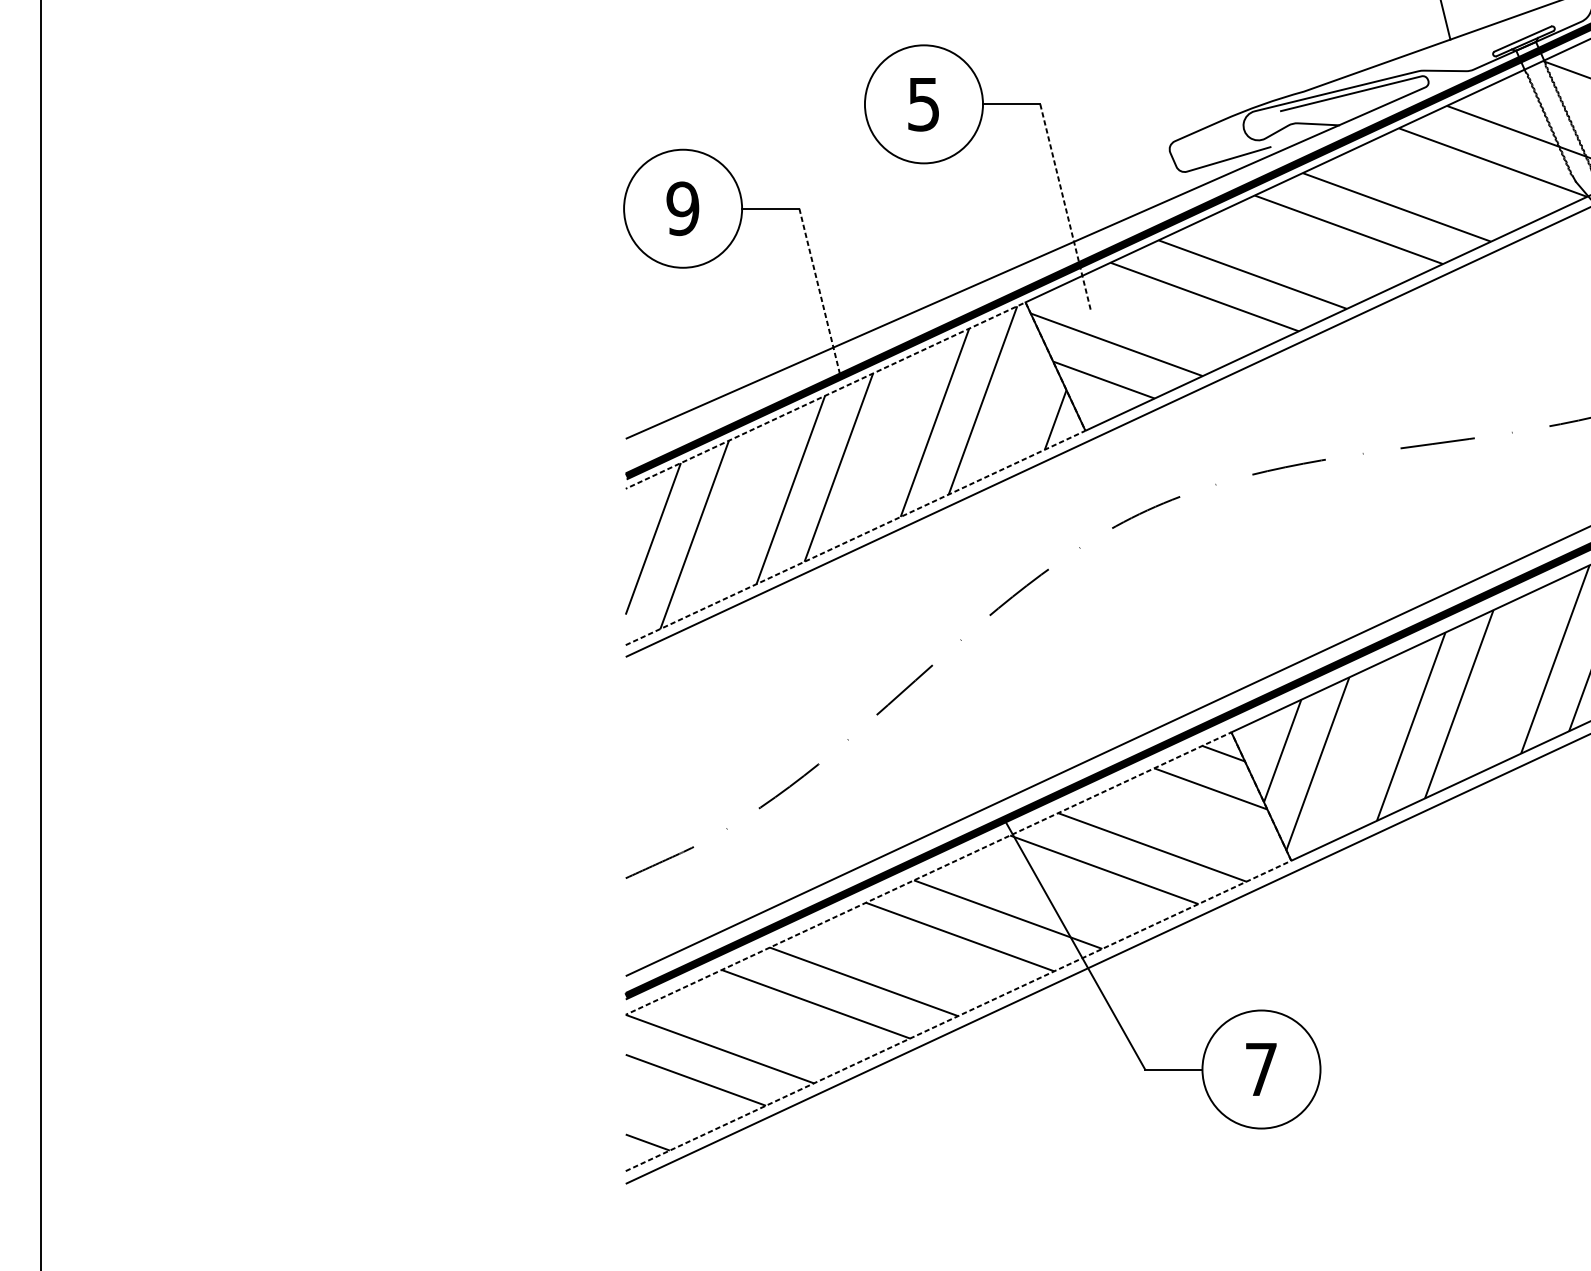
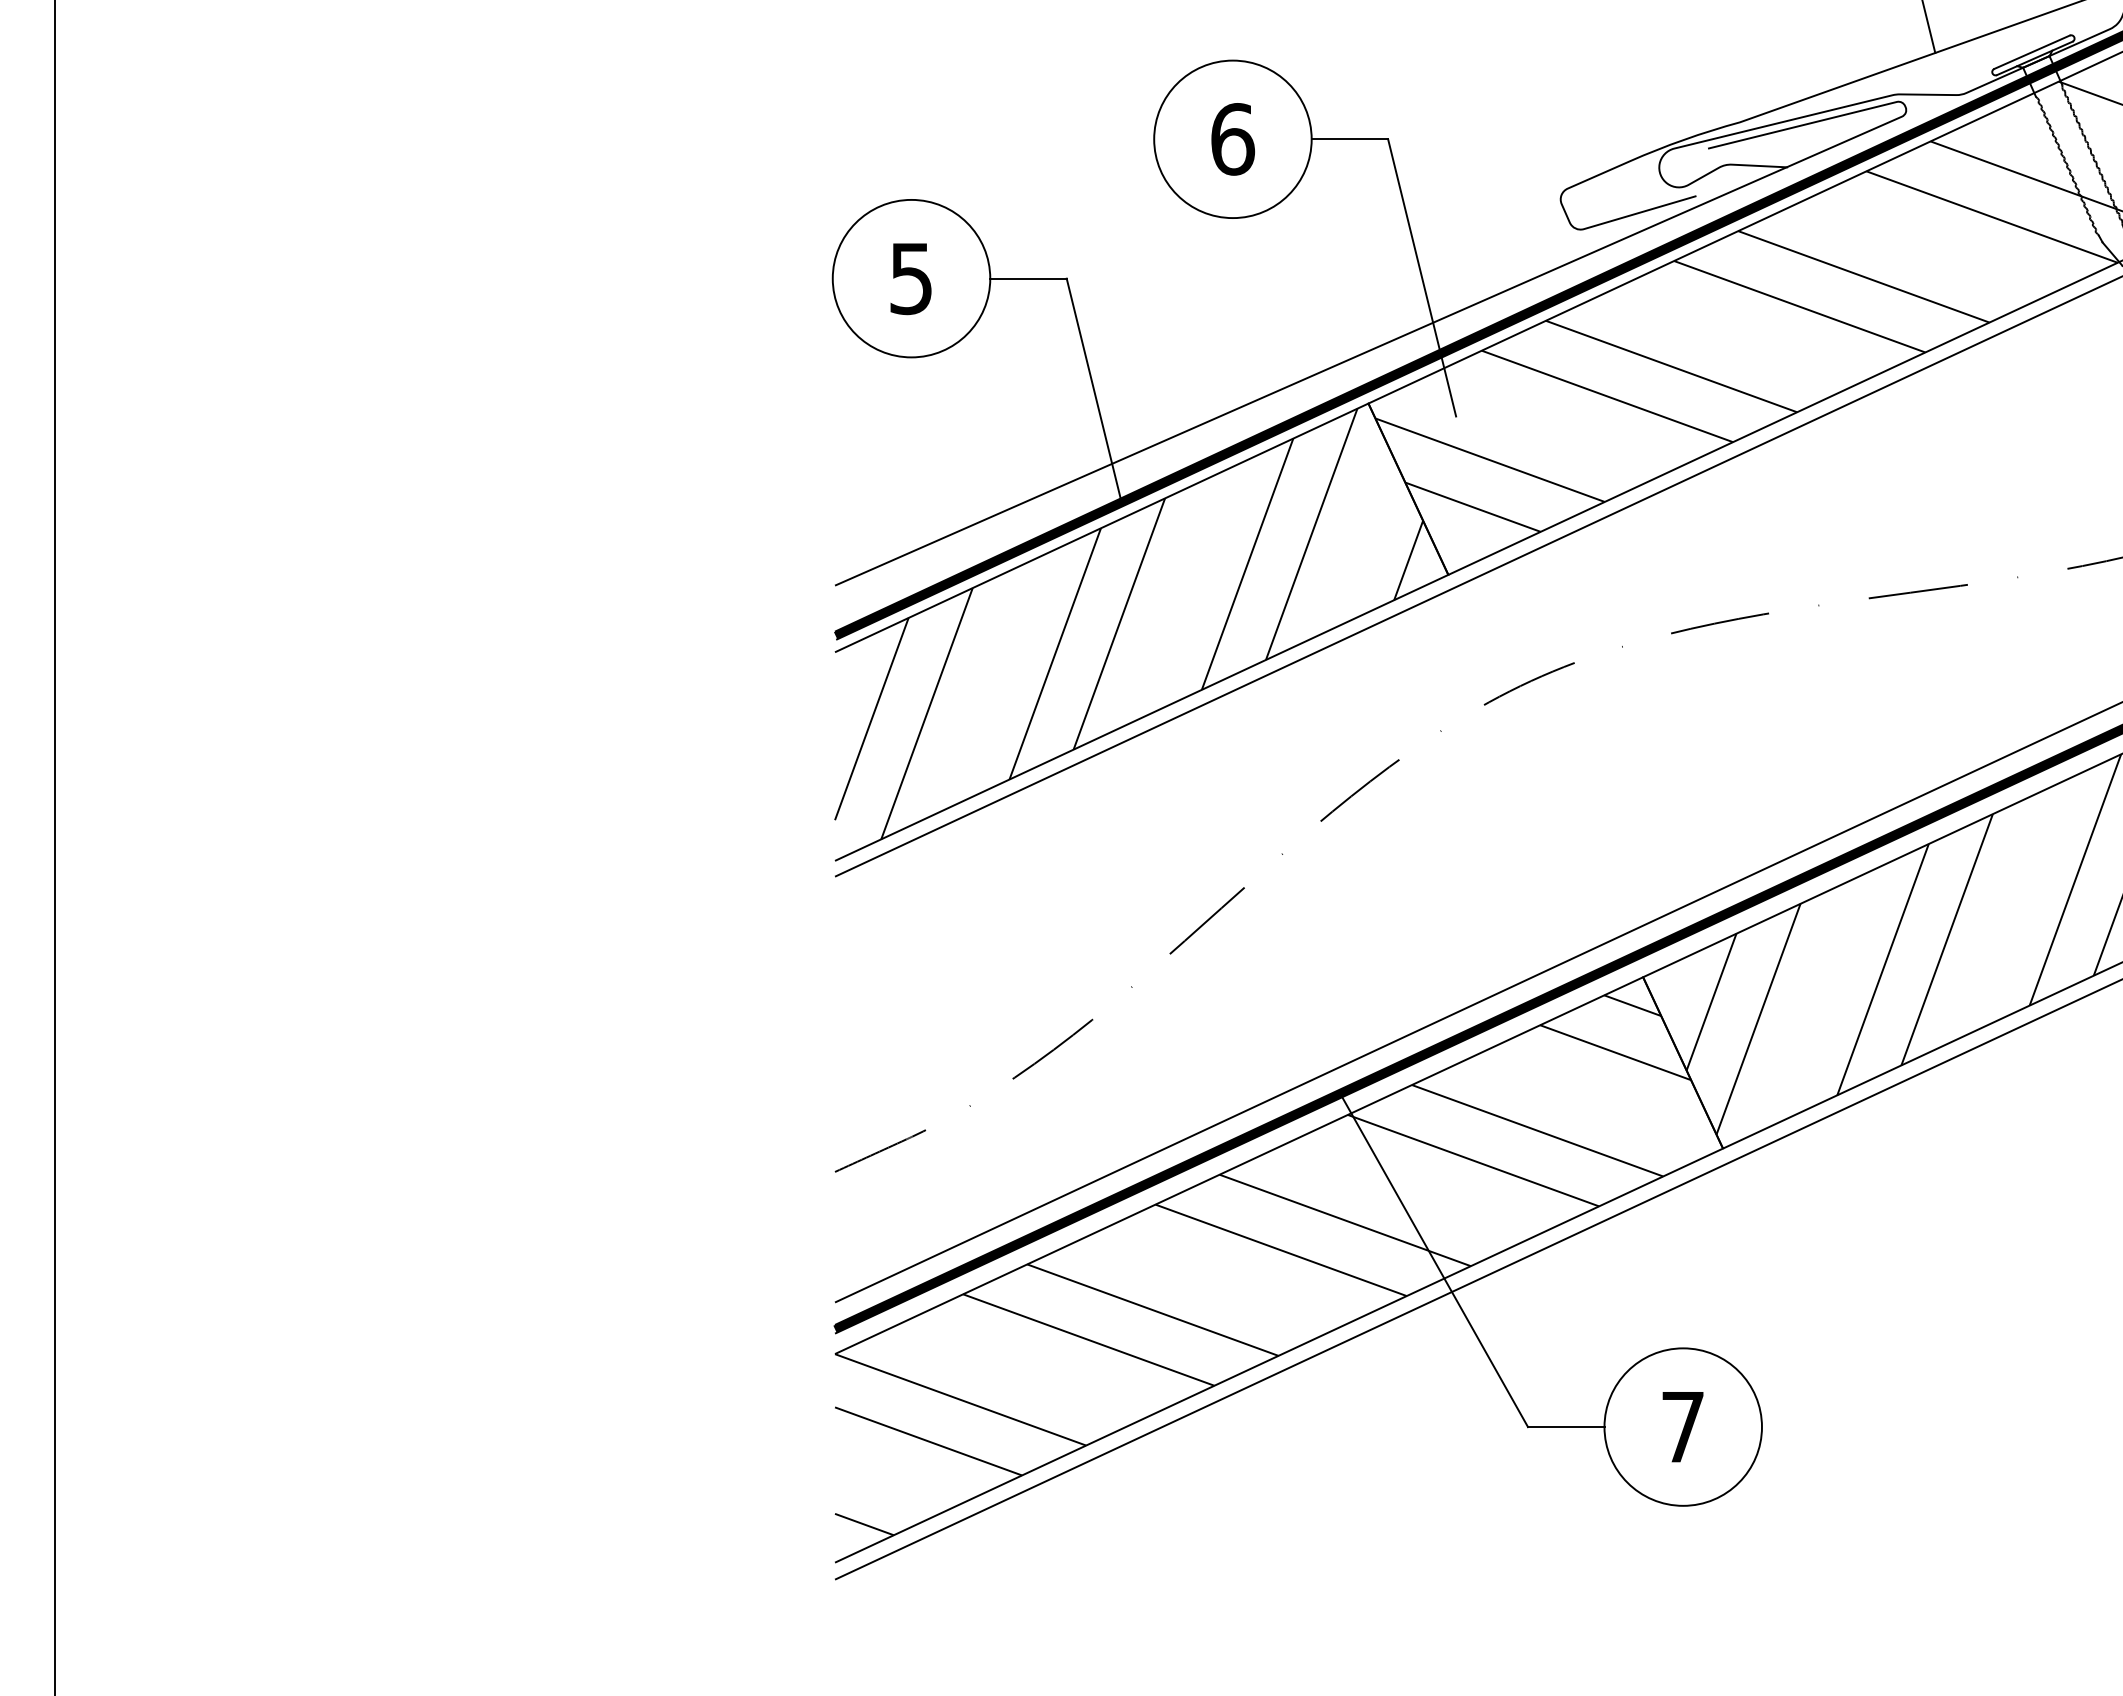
text: (924, 104) -> (1233, 139), 5 -> 6
line: (1066, 207) -> (1422, 277), dashed -> solid
text: (682, 208) -> (910, 278), 9 -> 5
line: (820, 291) -> (1094, 389), dashed -> solid
line: (1069, 396) -> (1426, 528), dashed -> solid
line: (1275, 826) -> (1701, 1102), dashed -> solid

